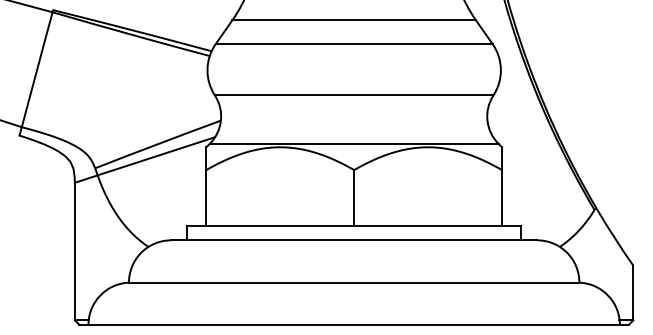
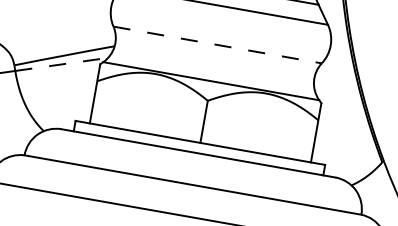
line: (354, 95) -> (217, 45), solid -> dashed
line: (156, 156) -> (61, 64), solid -> dashed

